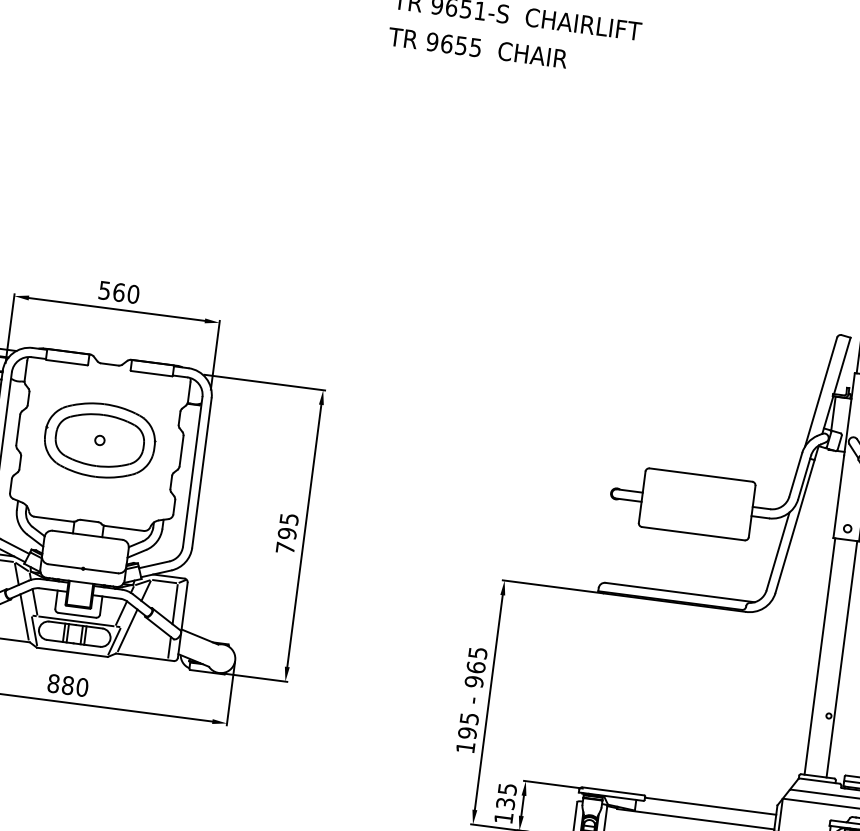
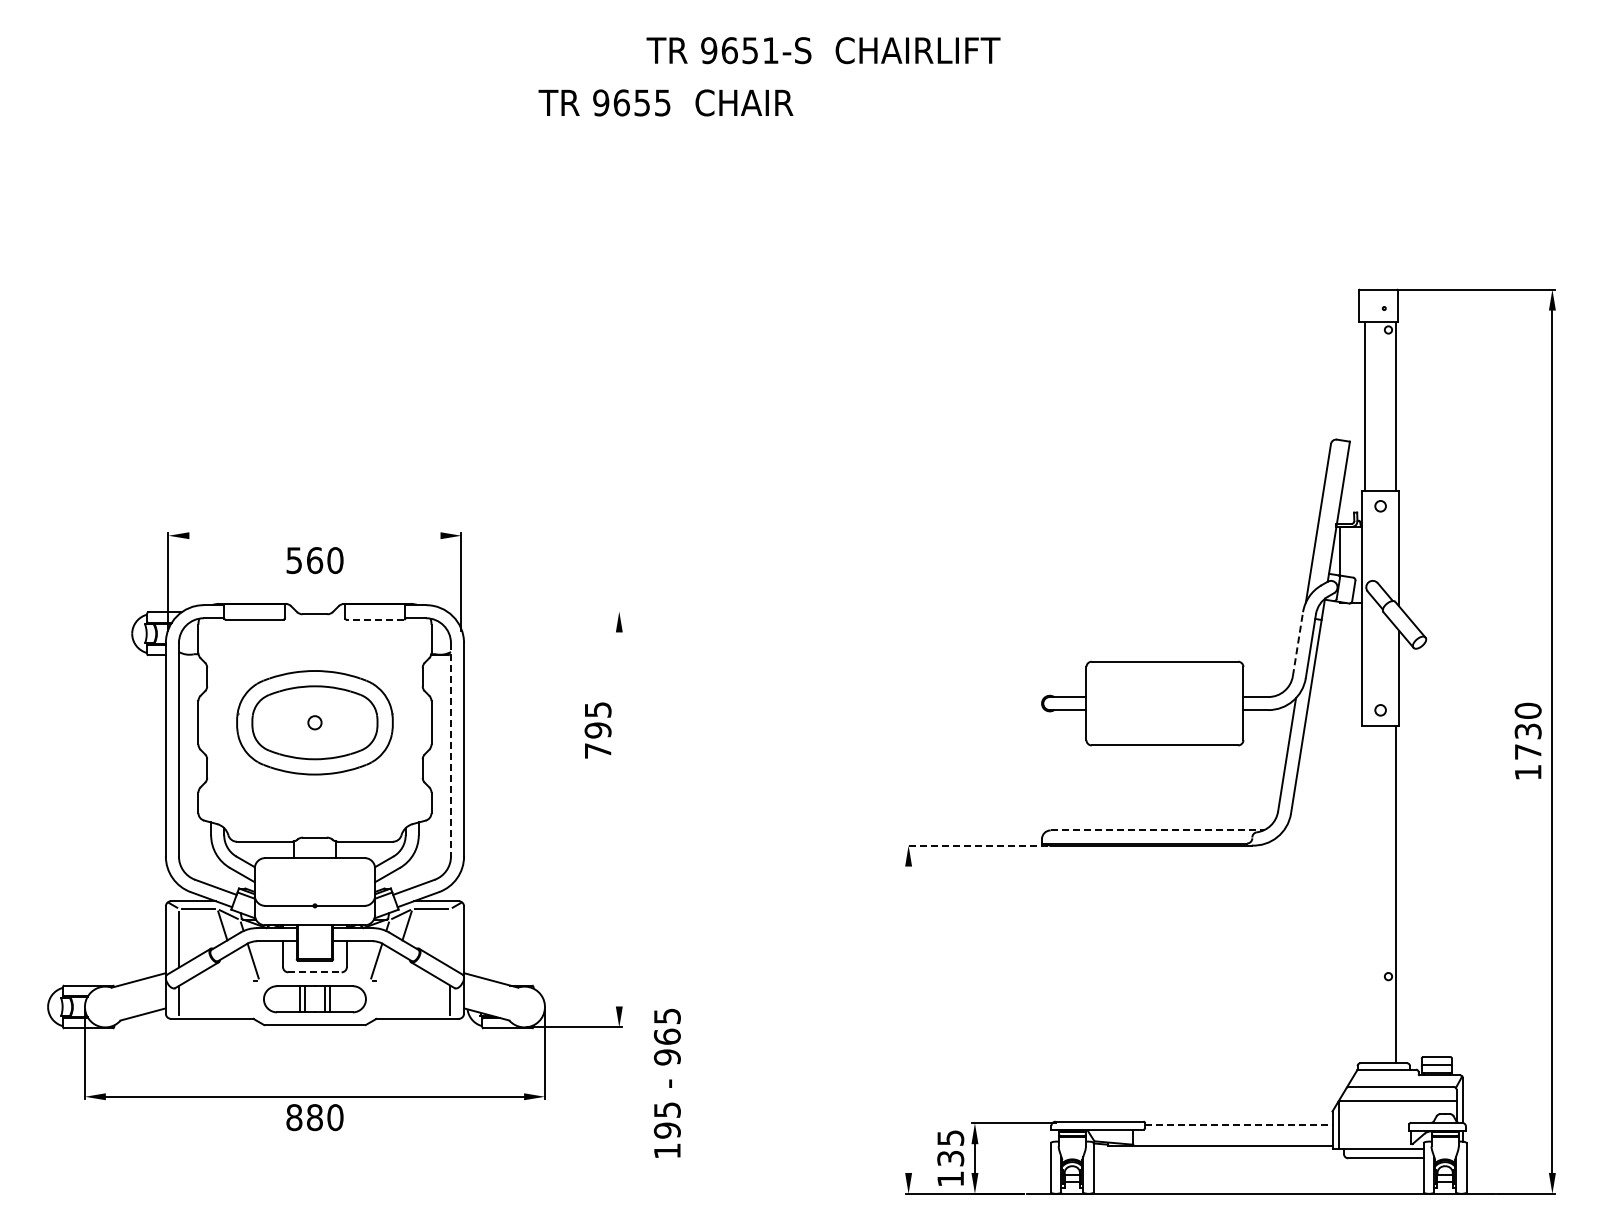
text: (477, 47) -> (665, 102), moved
text: (118, 292) -> (314, 560), moved
line: (116, 309) -> (314, 535), removed
line: (151, 373) -> (374, 619), solid -> dashed
line: (264, 382) -> (535, 611), removed
line: (192, 471) -> (450, 749), solid -> dashed
line: (796, 474) -> (1298, 643), solid -> dashed
text: (286, 533) -> (597, 730), moved
line: (304, 535) -> (619, 819), removed
line: (552, 586) -> (976, 845), solid -> dashed
line: (680, 592) -> (1157, 830), solid -> dashed
line: (175, 604) -> (450, 939), removed
line: (76, 615) -> (314, 972), solid -> dashed
line: (24, 617) -> (241, 984), removed
line: (76, 621) -> (314, 980), removed
line: (127, 630) -> (388, 984), removed
line: (34, 631) -> (257, 1002), removed
line: (114, 641) -> (371, 1002), removed
line: (819, 656) -> (1364, 894), removed
text: (67, 685) -> (314, 1117), moved
text: (471, 700) -> (667, 1083), moved
line: (488, 702) -> (908, 1019), removed
line: (710, 805) -> (1238, 1124), solid -> dashed

